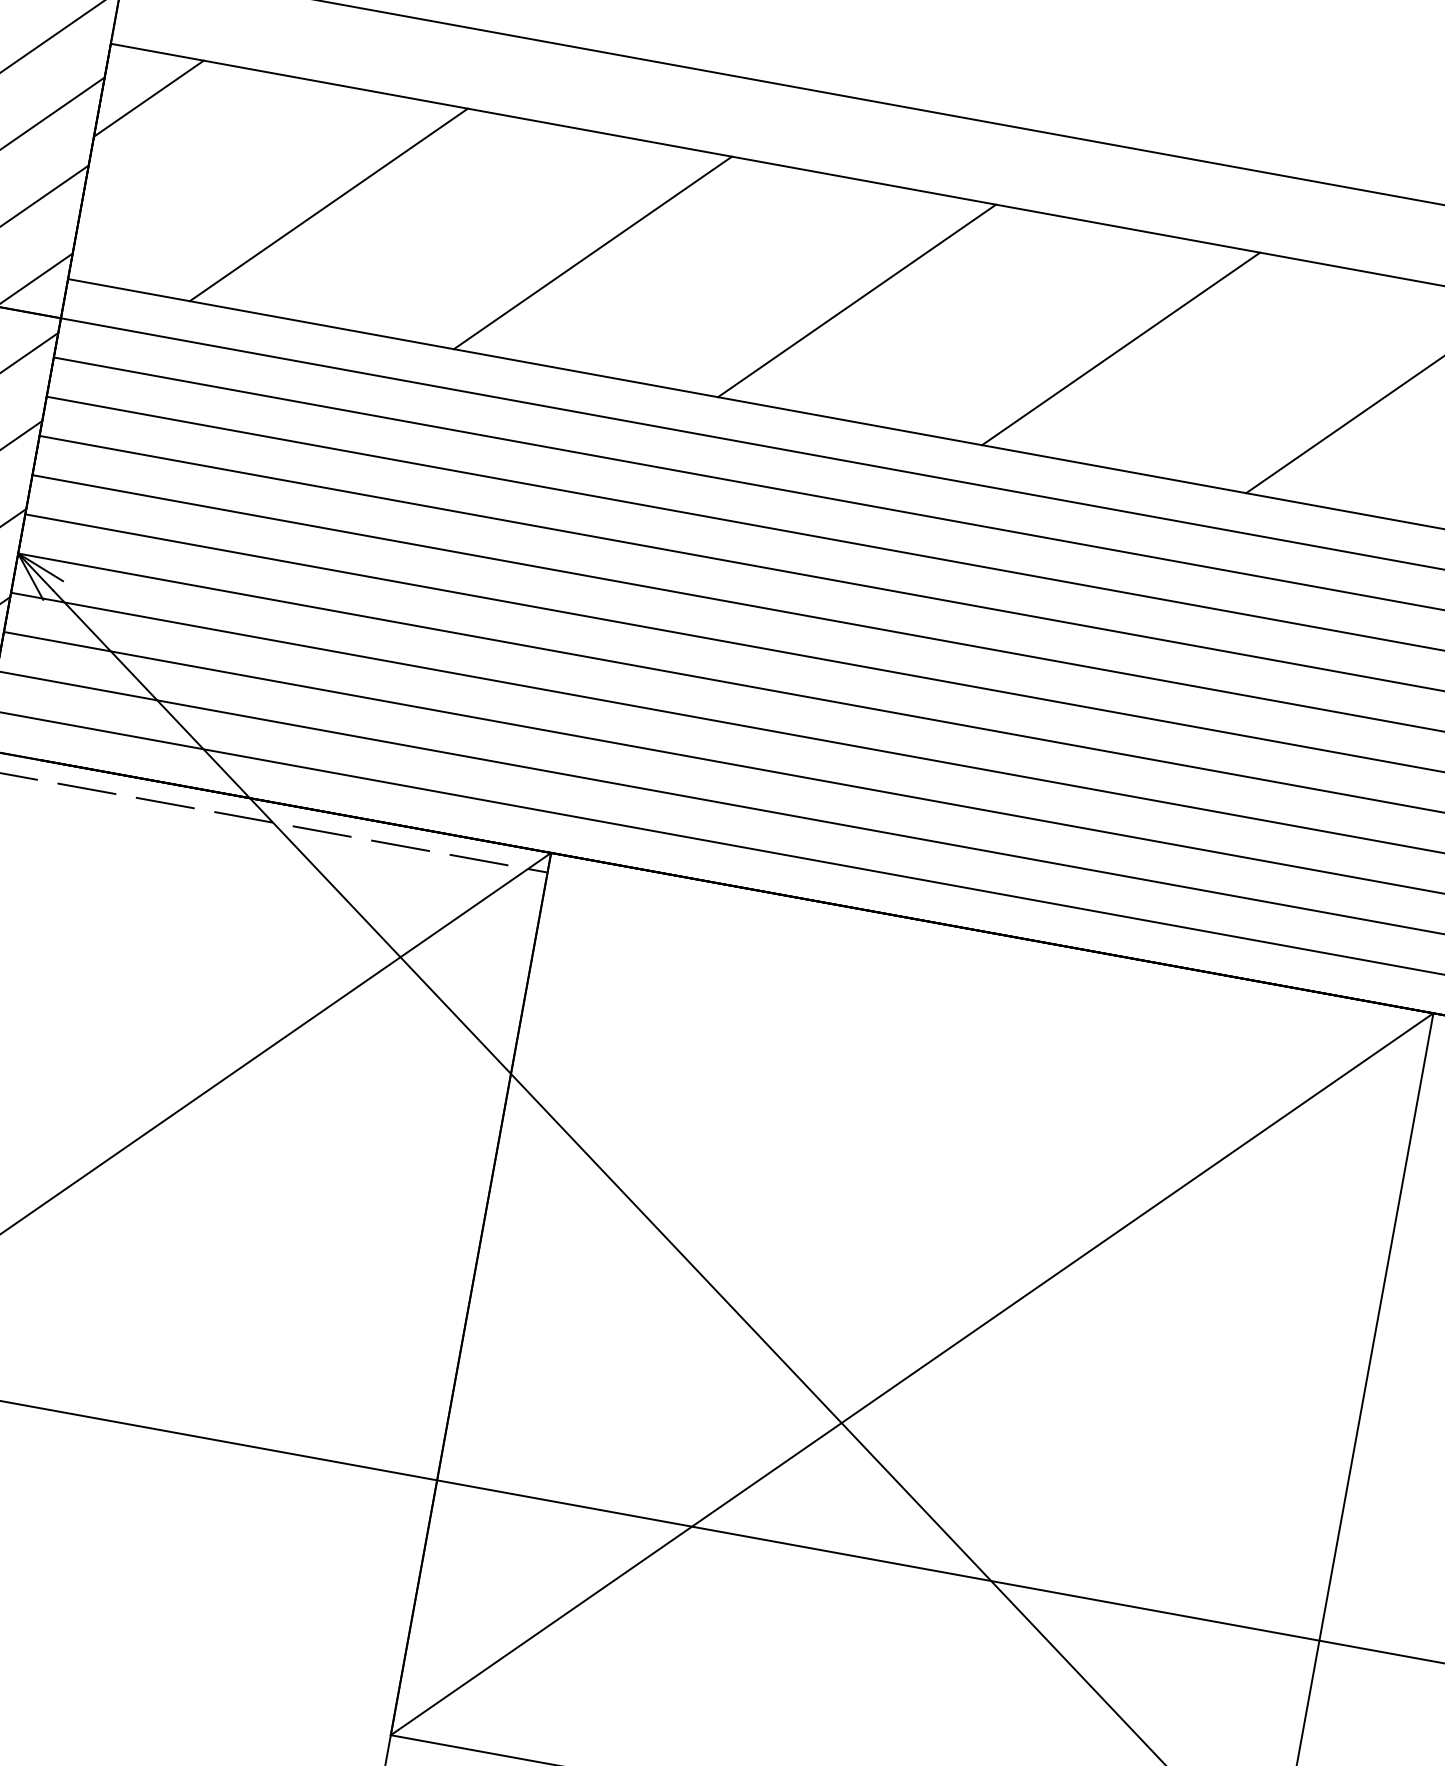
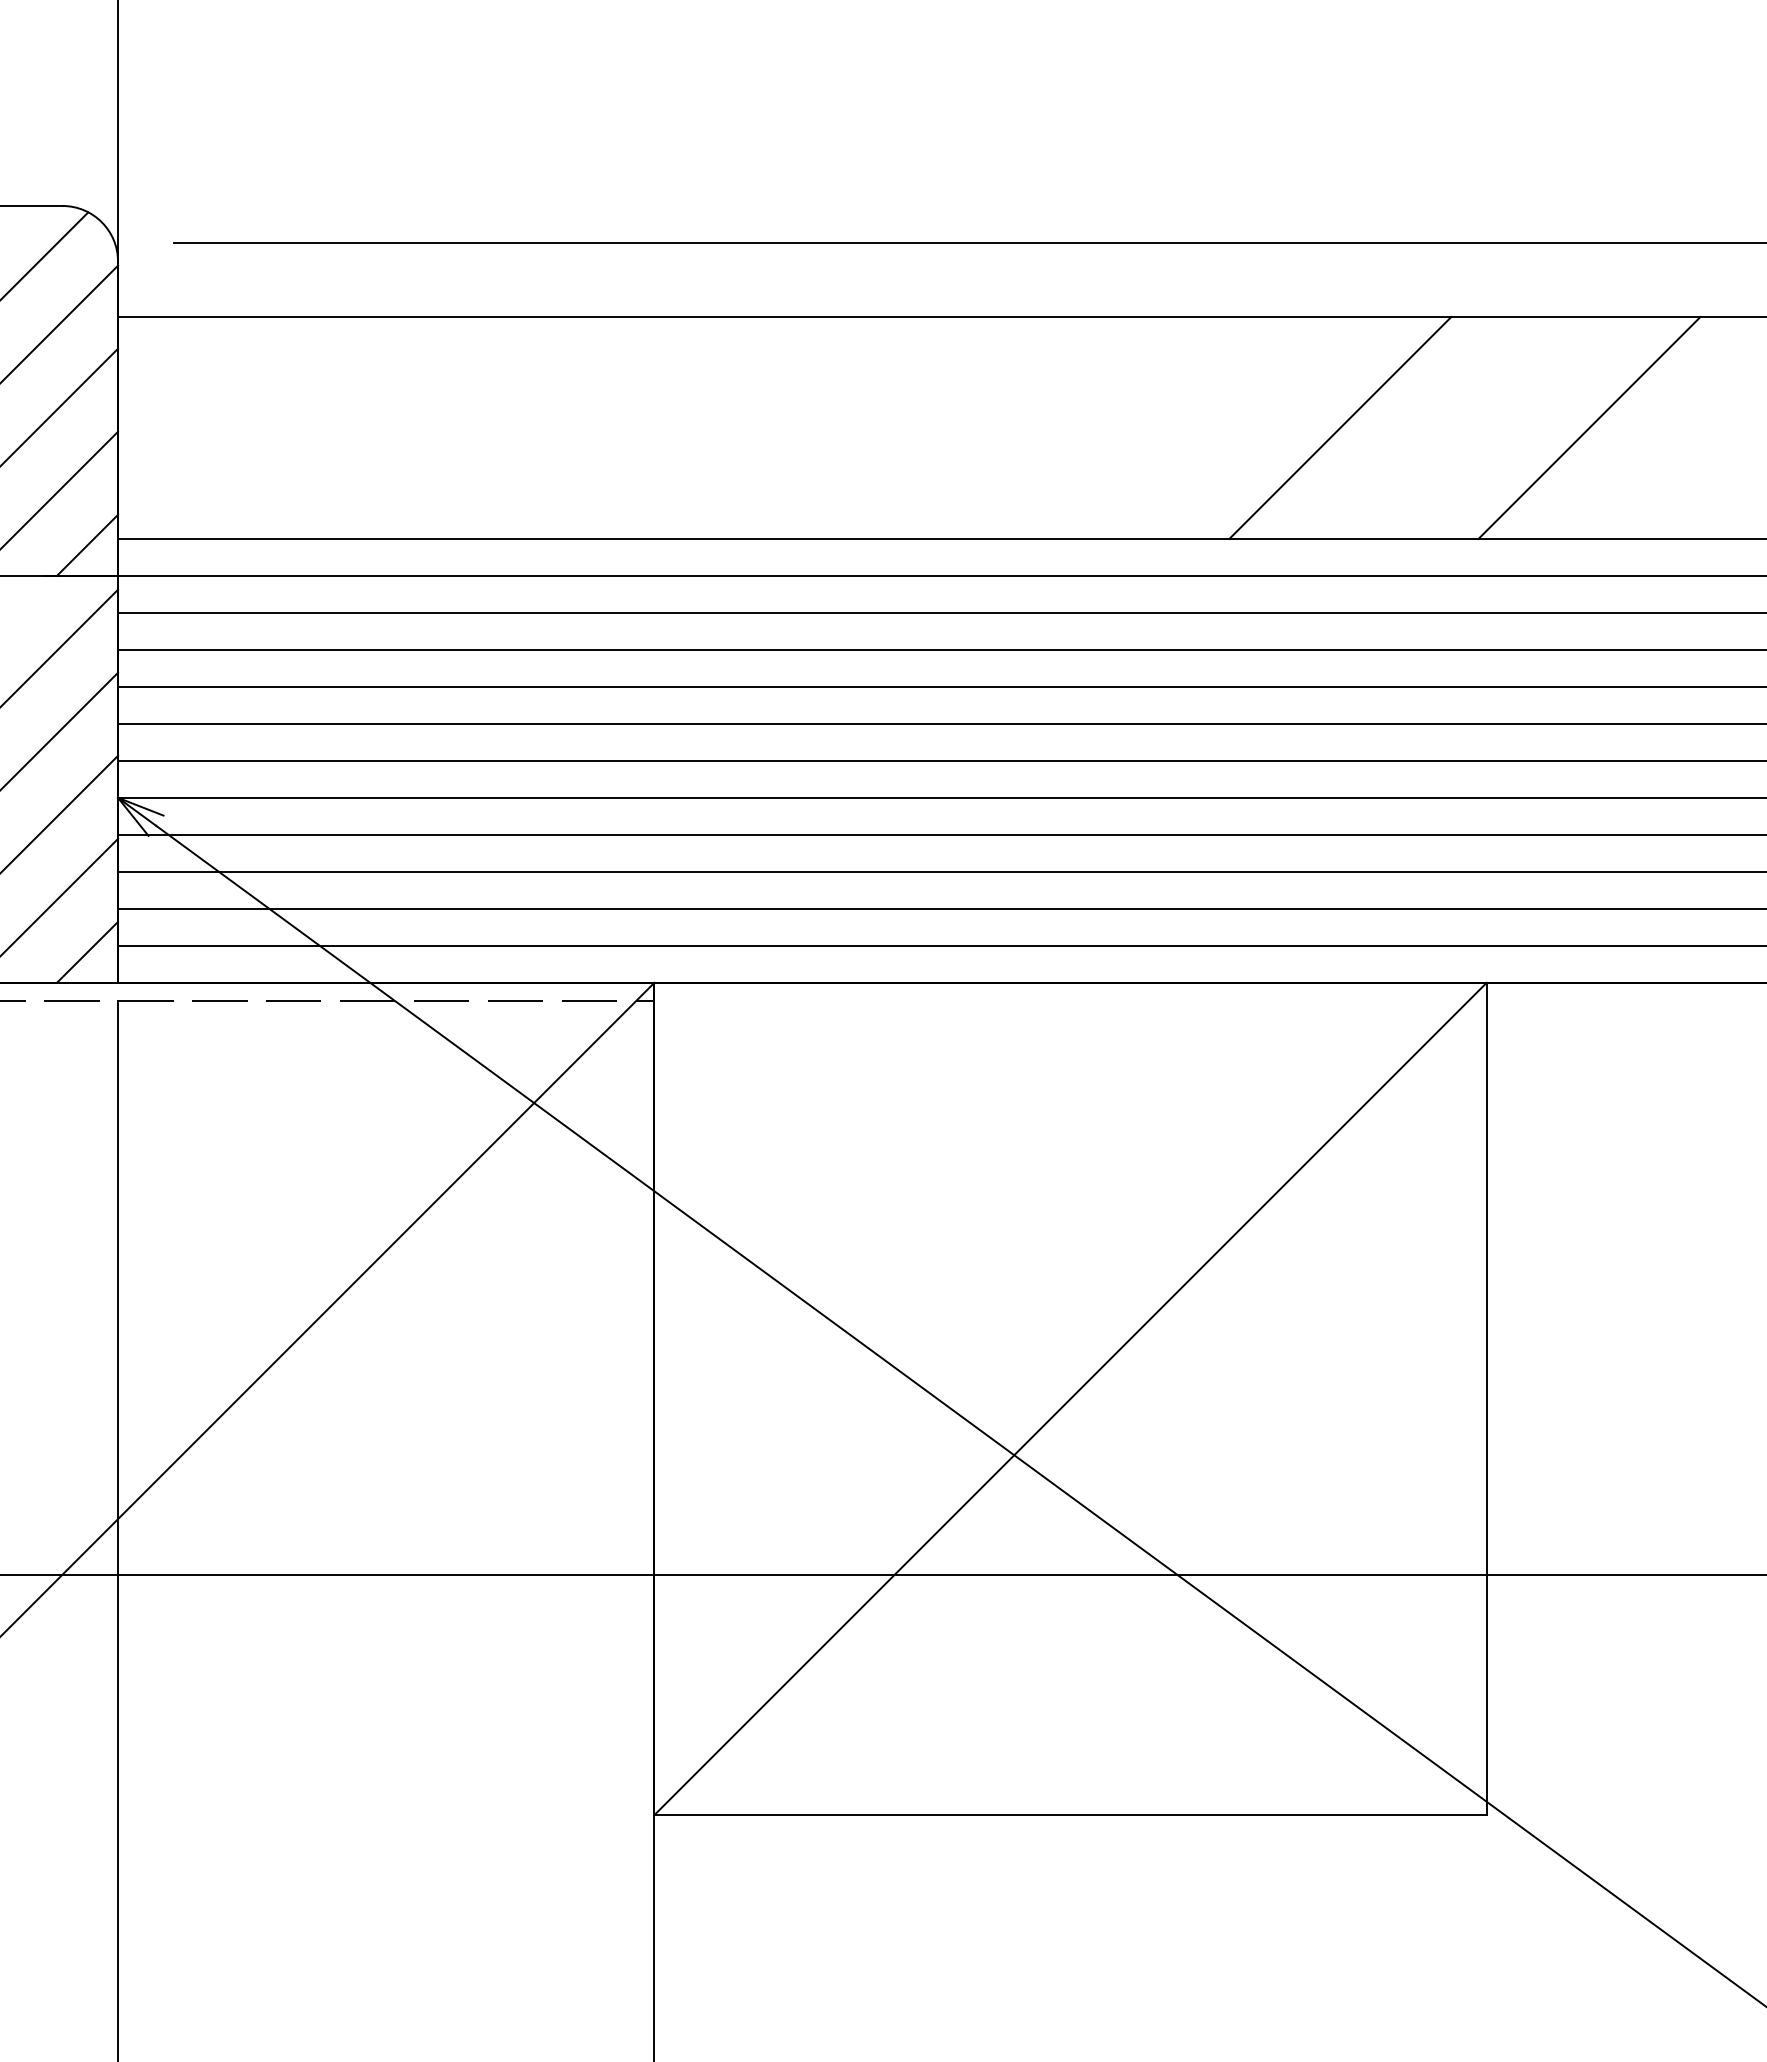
line: (148, 98) -> (161, 360), removed
line: (328, 204) -> (343, 427), removed
line: (592, 252) -> (592, 427), removed
line: (857, 300) -> (842, 427), removed
line: (1121, 348) -> (1091, 427), removed

